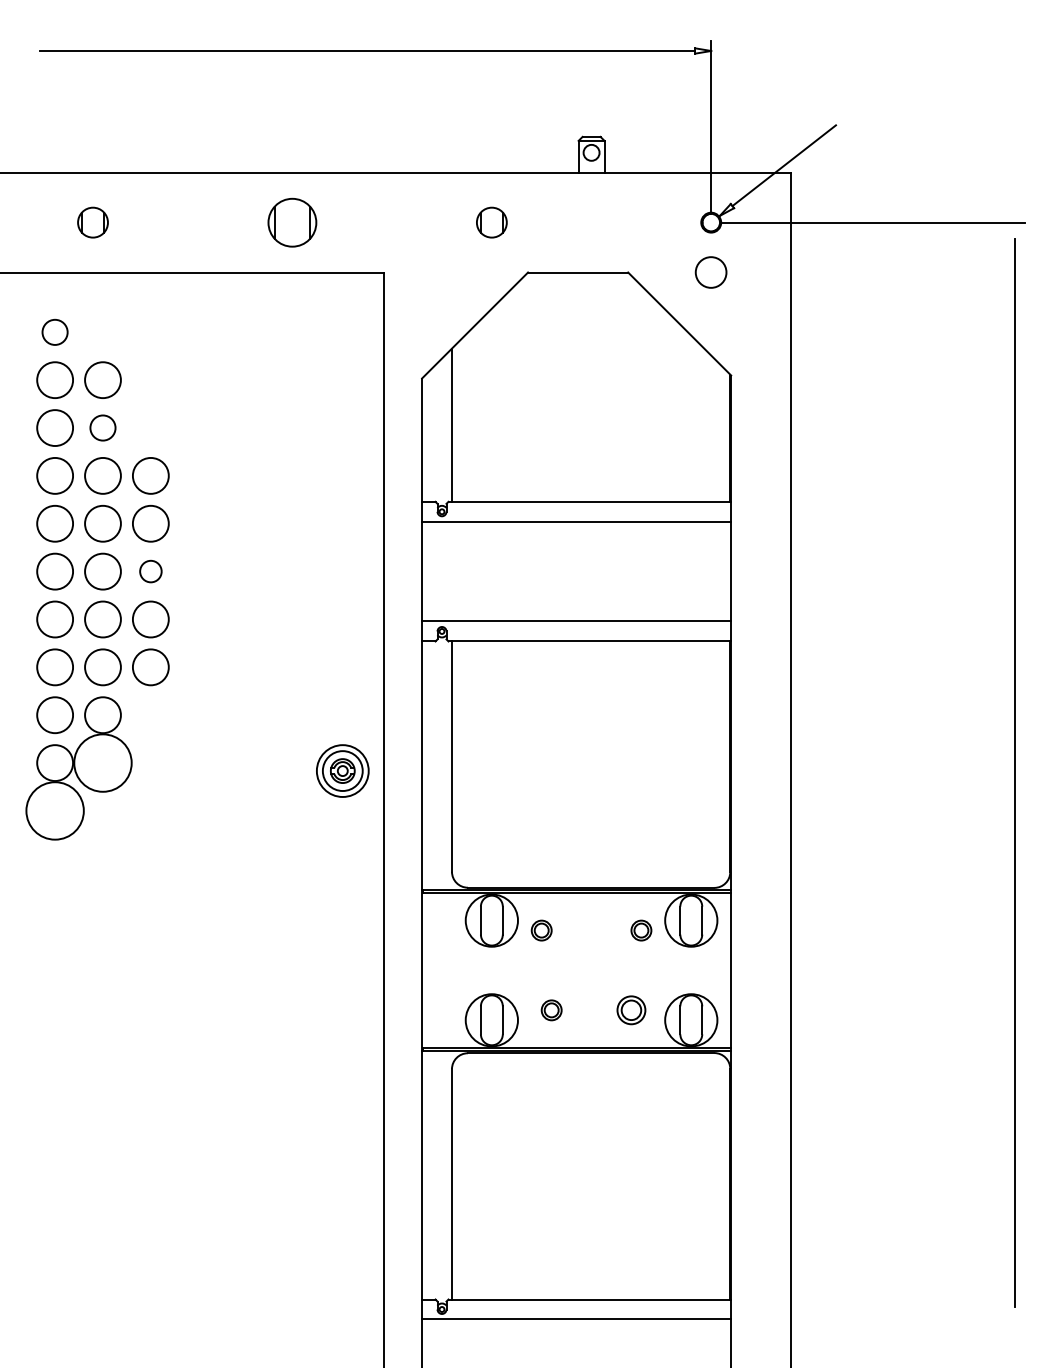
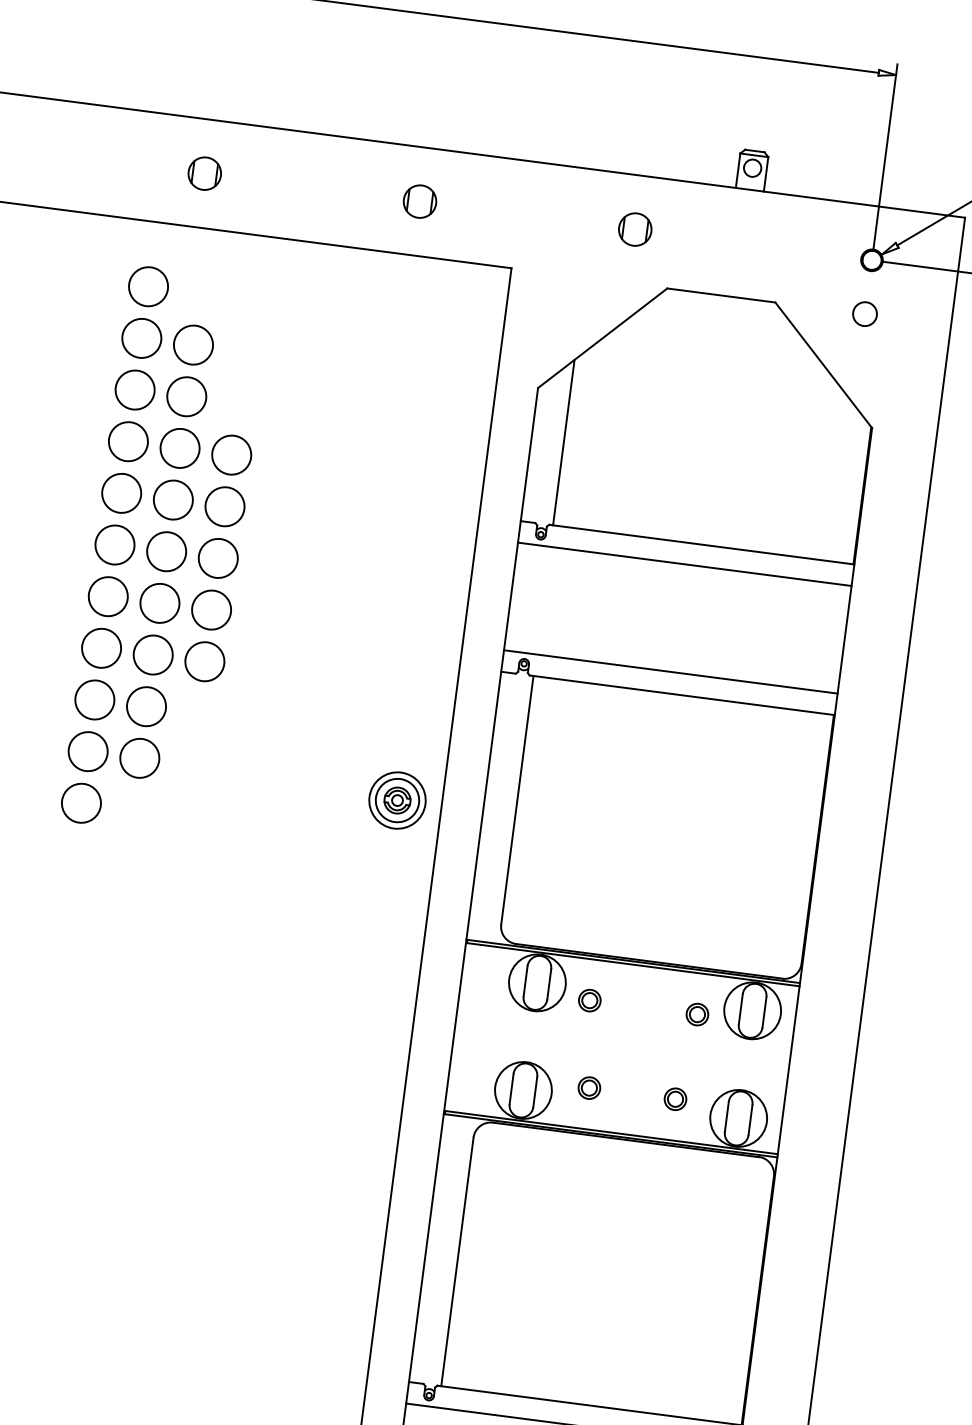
part: (292, 222) -> (420, 201), size x0.62
circle: (711, 272) -> (865, 314), size x0.71
circle: (54, 332) -> (147, 286), size x1.43
circle: (102, 427) -> (186, 396), size x1.43
circle: (150, 571) -> (217, 558), size x1.67
circle: (102, 763) -> (139, 758), size x0.62
circle: (55, 810) -> (81, 802), size x0.62
part: (631, 1010) -> (675, 1099), size x0.71

